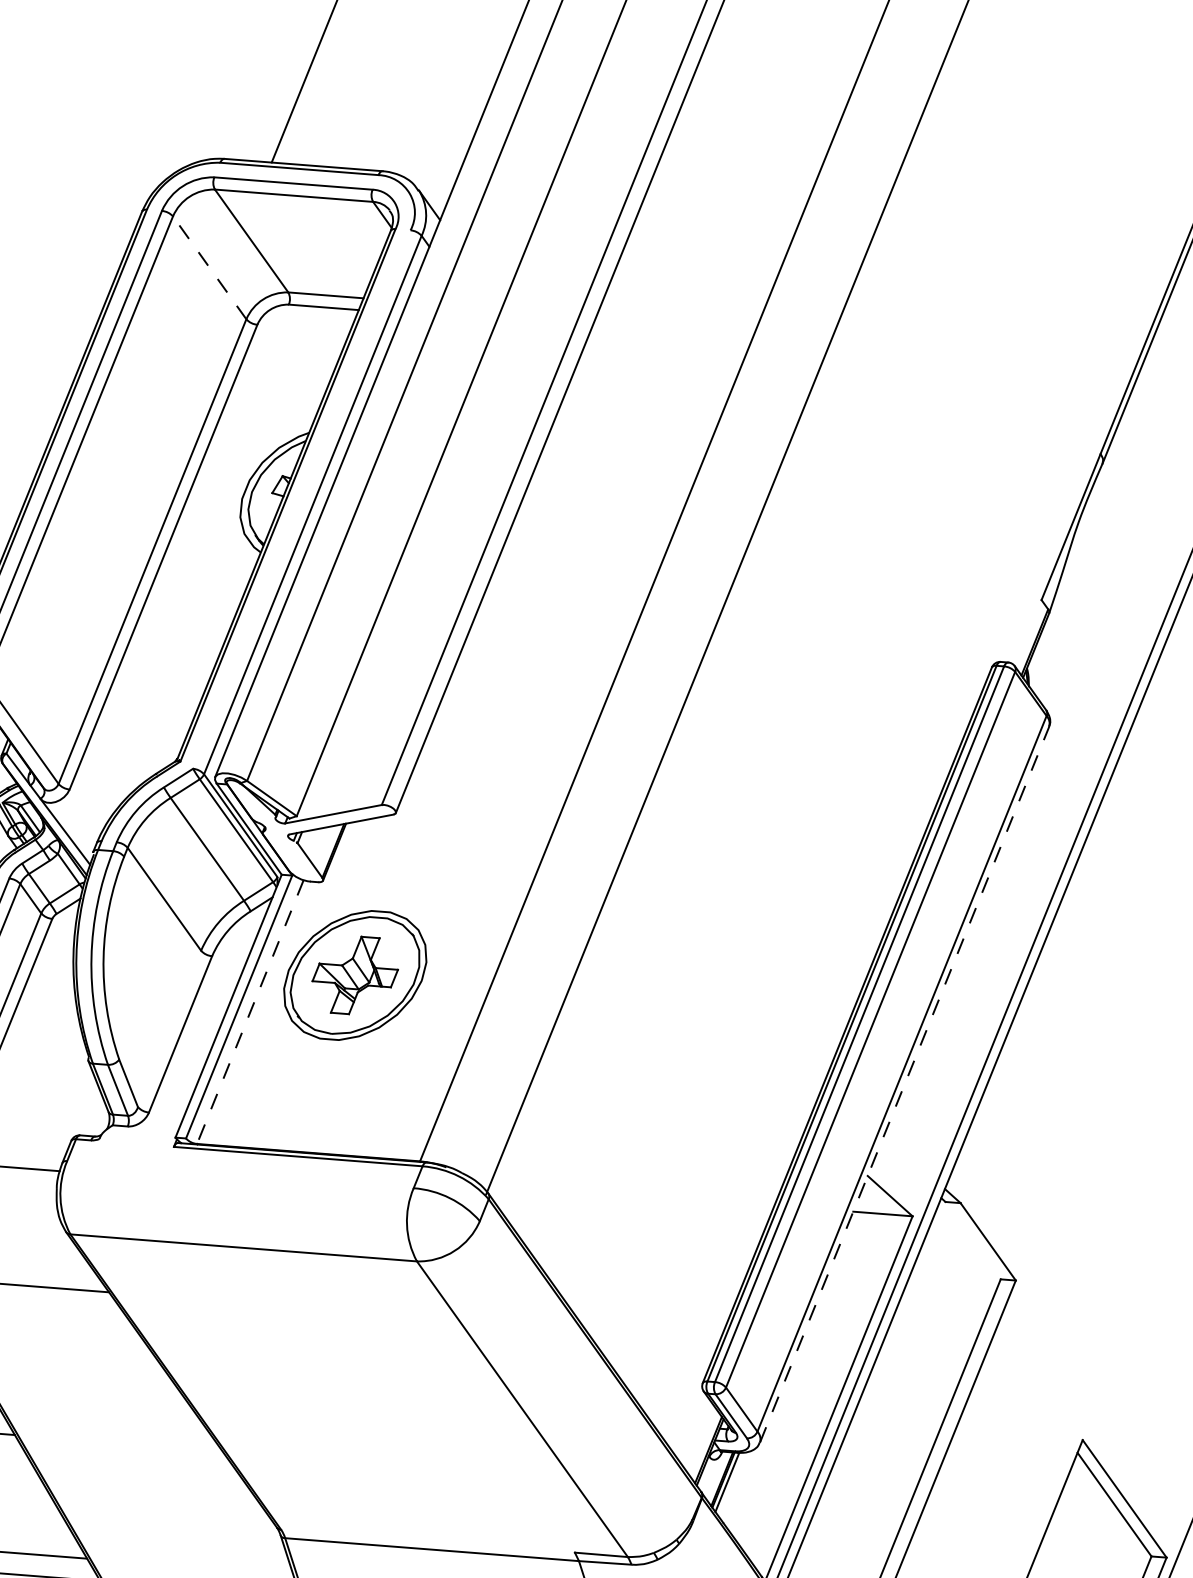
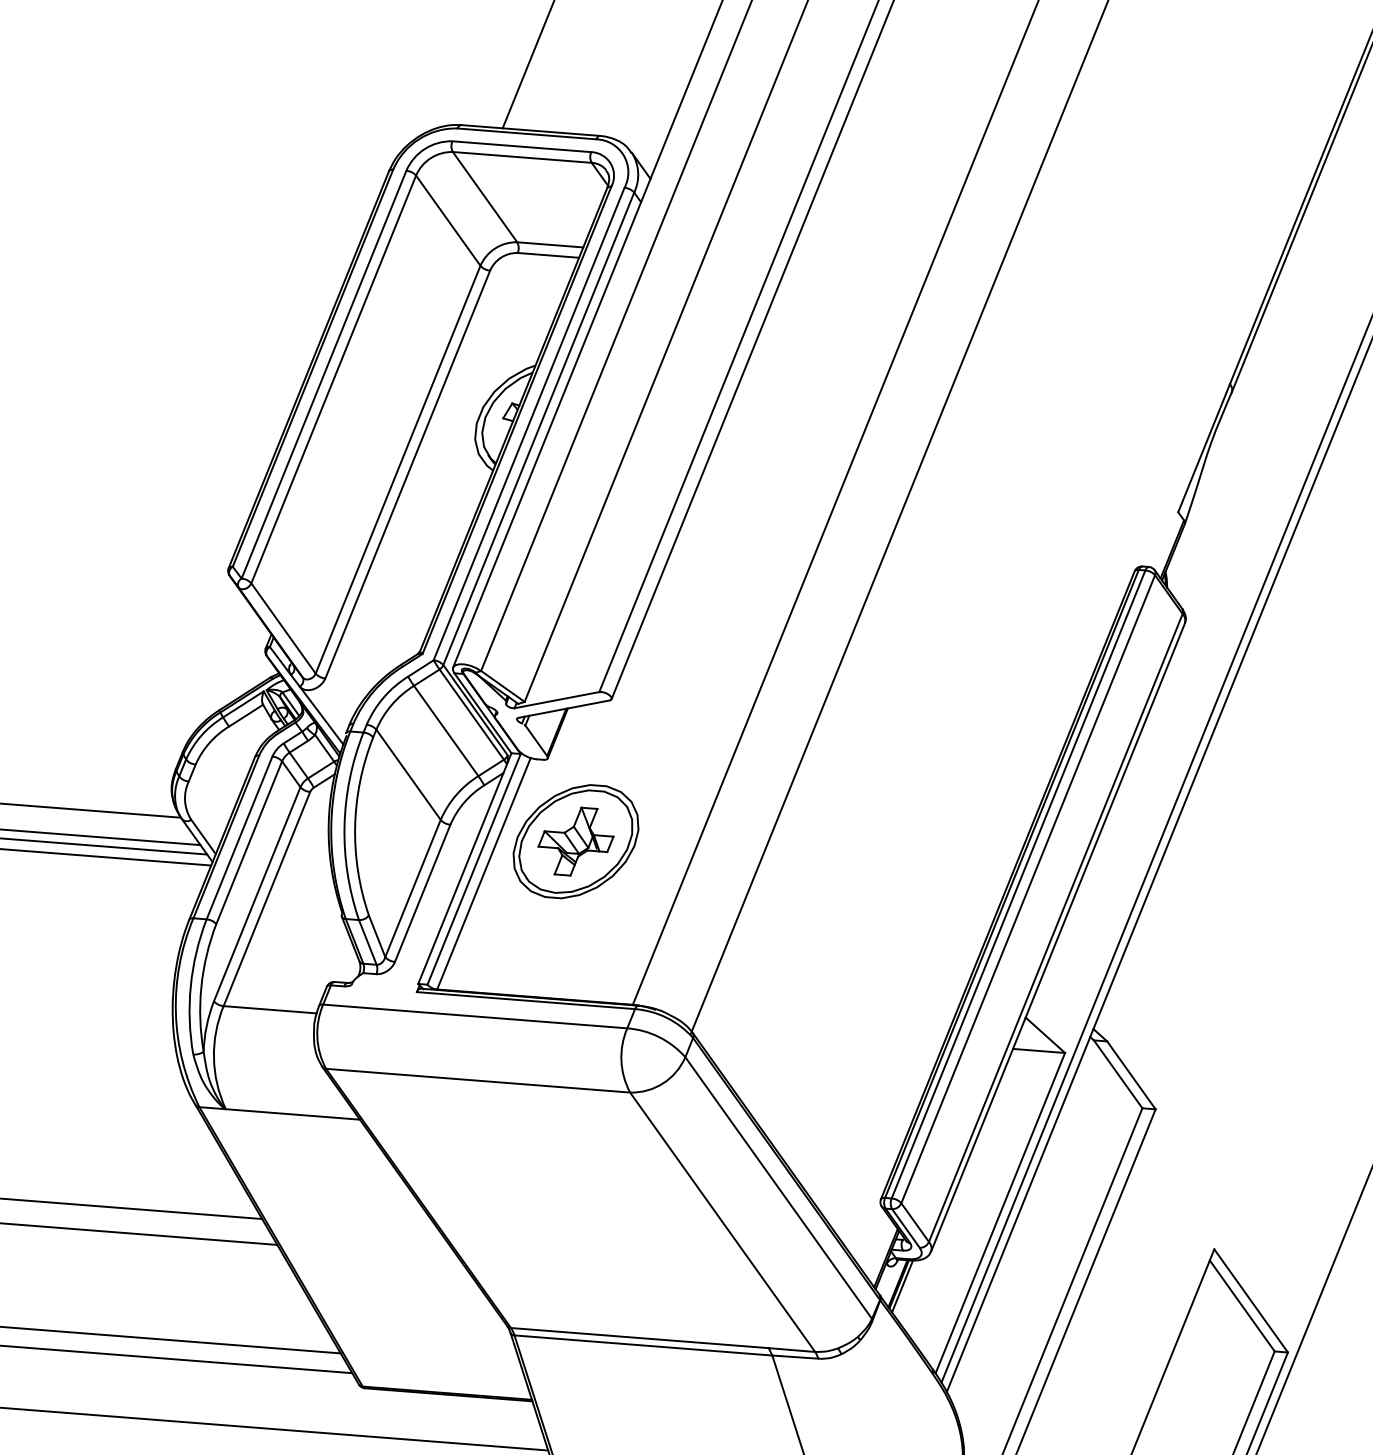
line: (208, 267) -> (447, 220), dashed -> solid
line: (301, 498) -> (528, 423), added
line: (249, 1011) -> (483, 873), dashed -> solid
line: (168, 1028) -> (412, 888), added
line: (905, 1084) -> (1058, 937), dashed -> solid
line: (240, 1174) -> (475, 1016), added
line: (972, 1240) -> (1117, 1074), added
line: (586, 1369) -> (778, 1187), added
line: (427, 1541) -> (639, 1338), added

